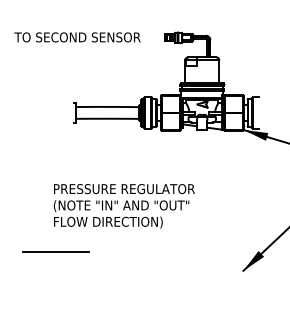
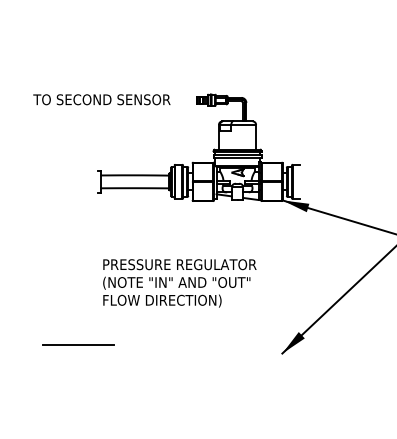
text: (124, 206) -> (179, 283), moved
line: (56, 251) -> (78, 344), moved

